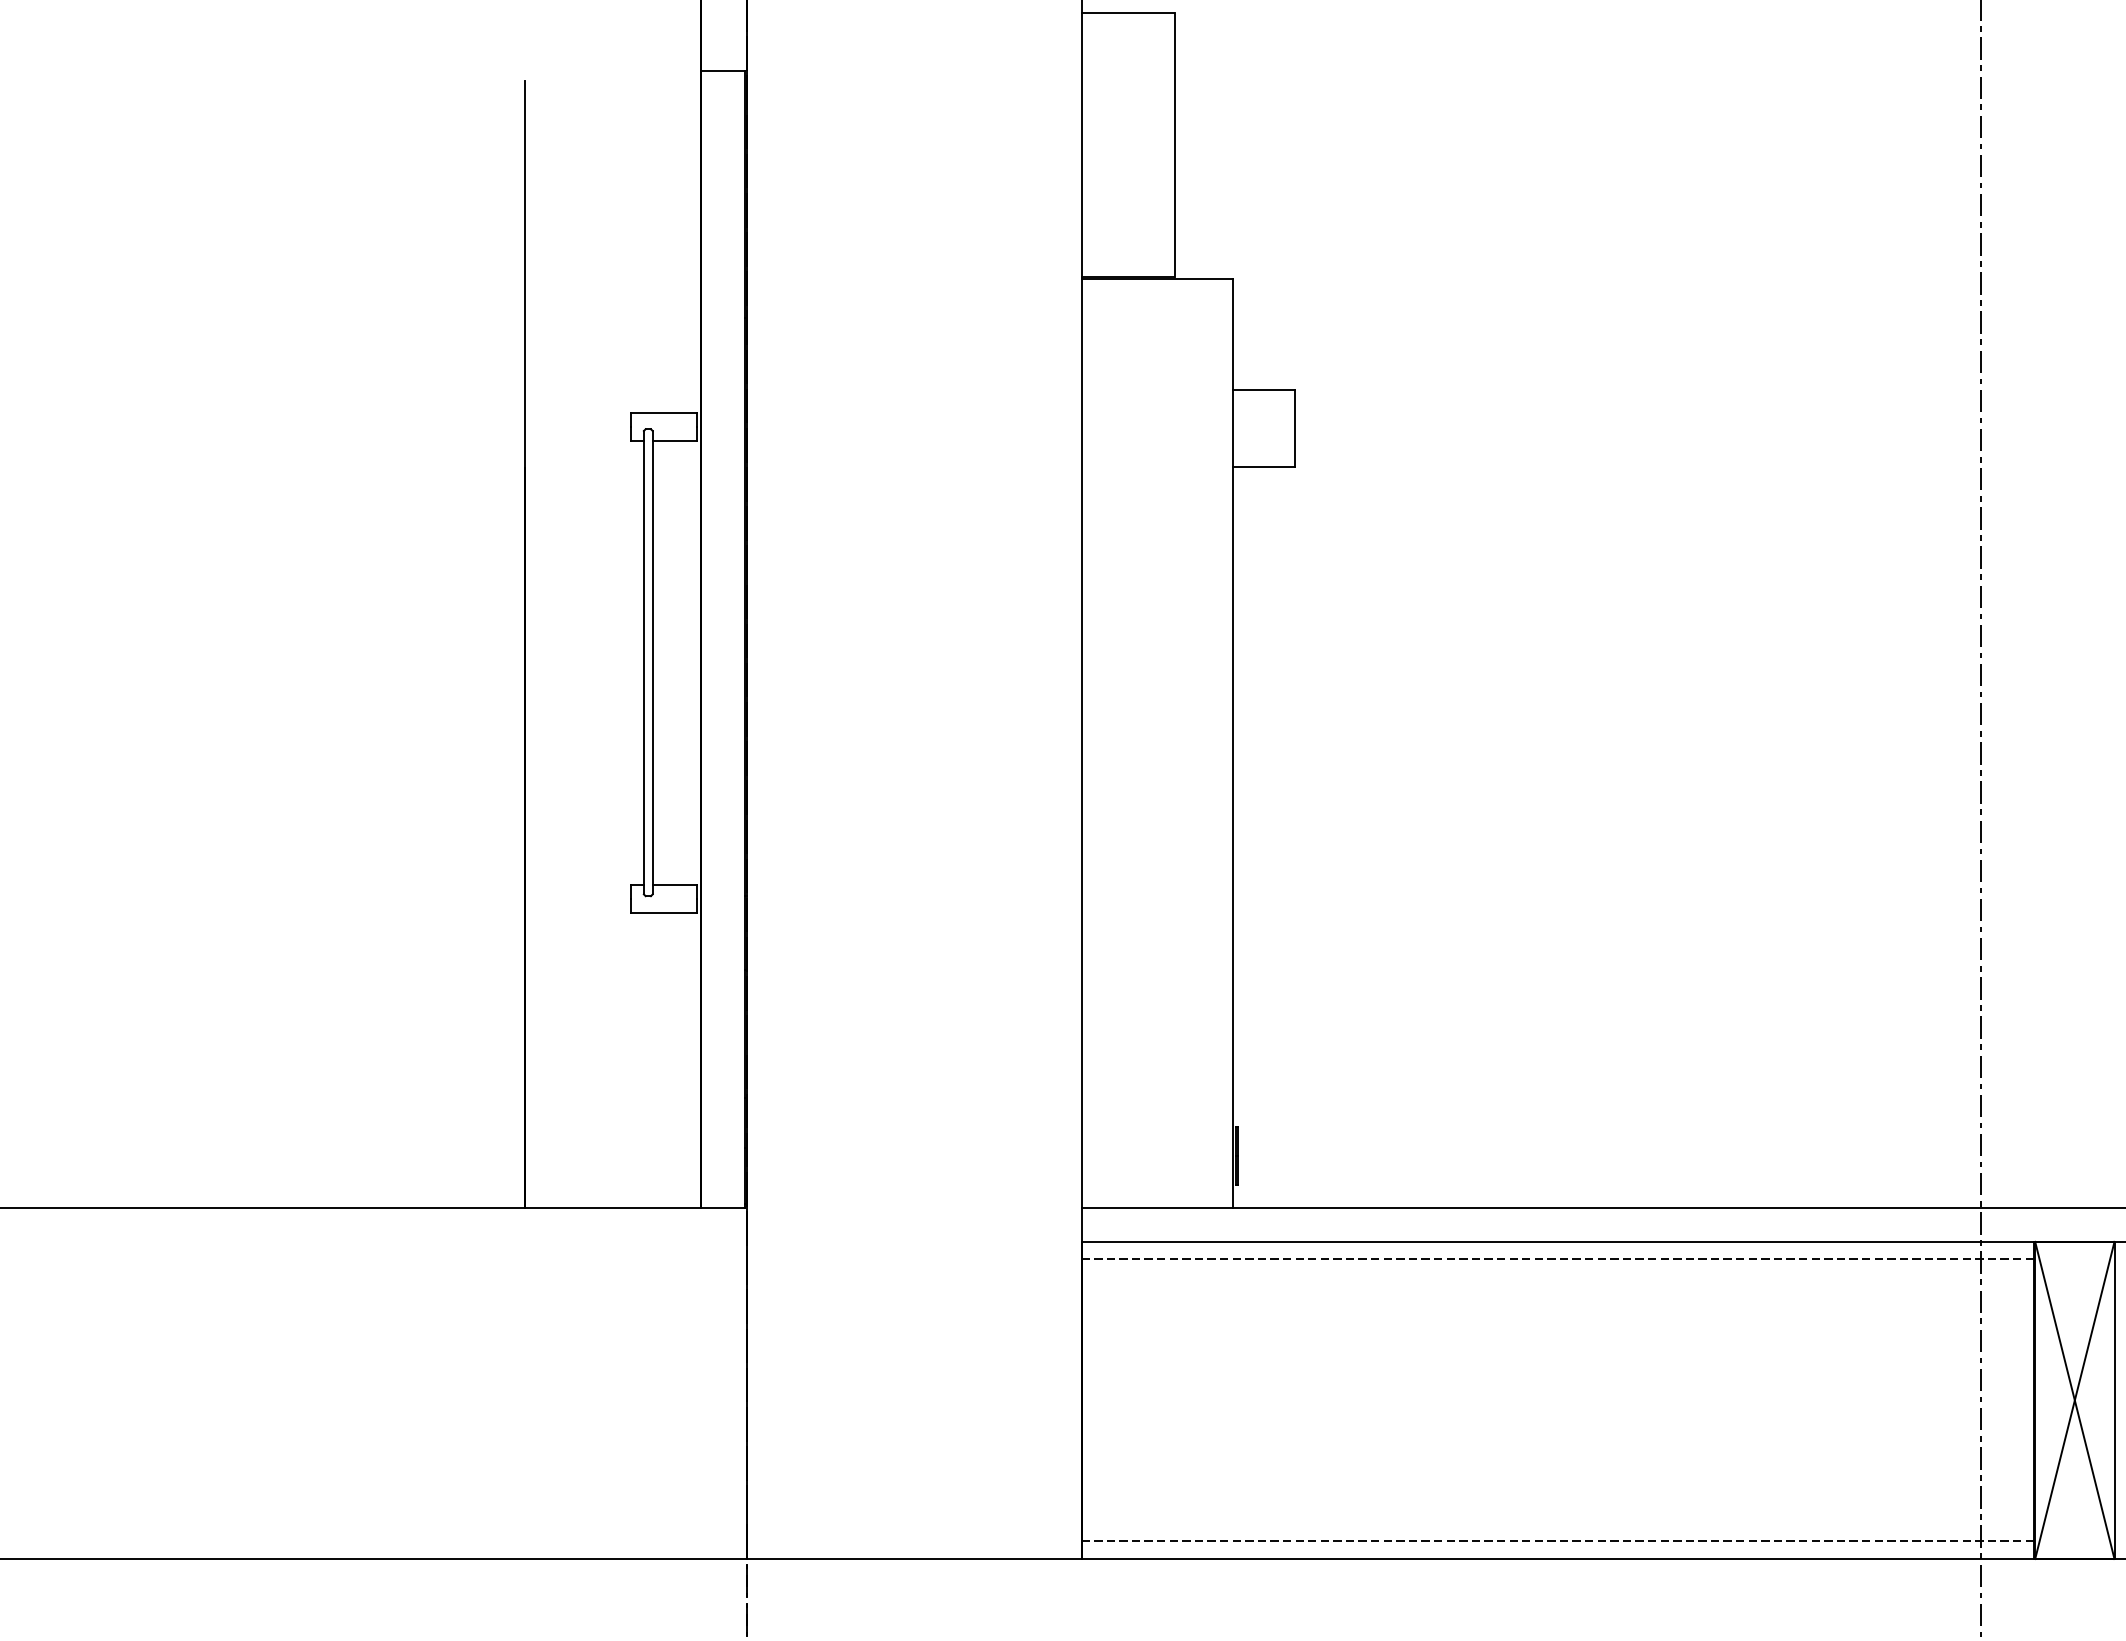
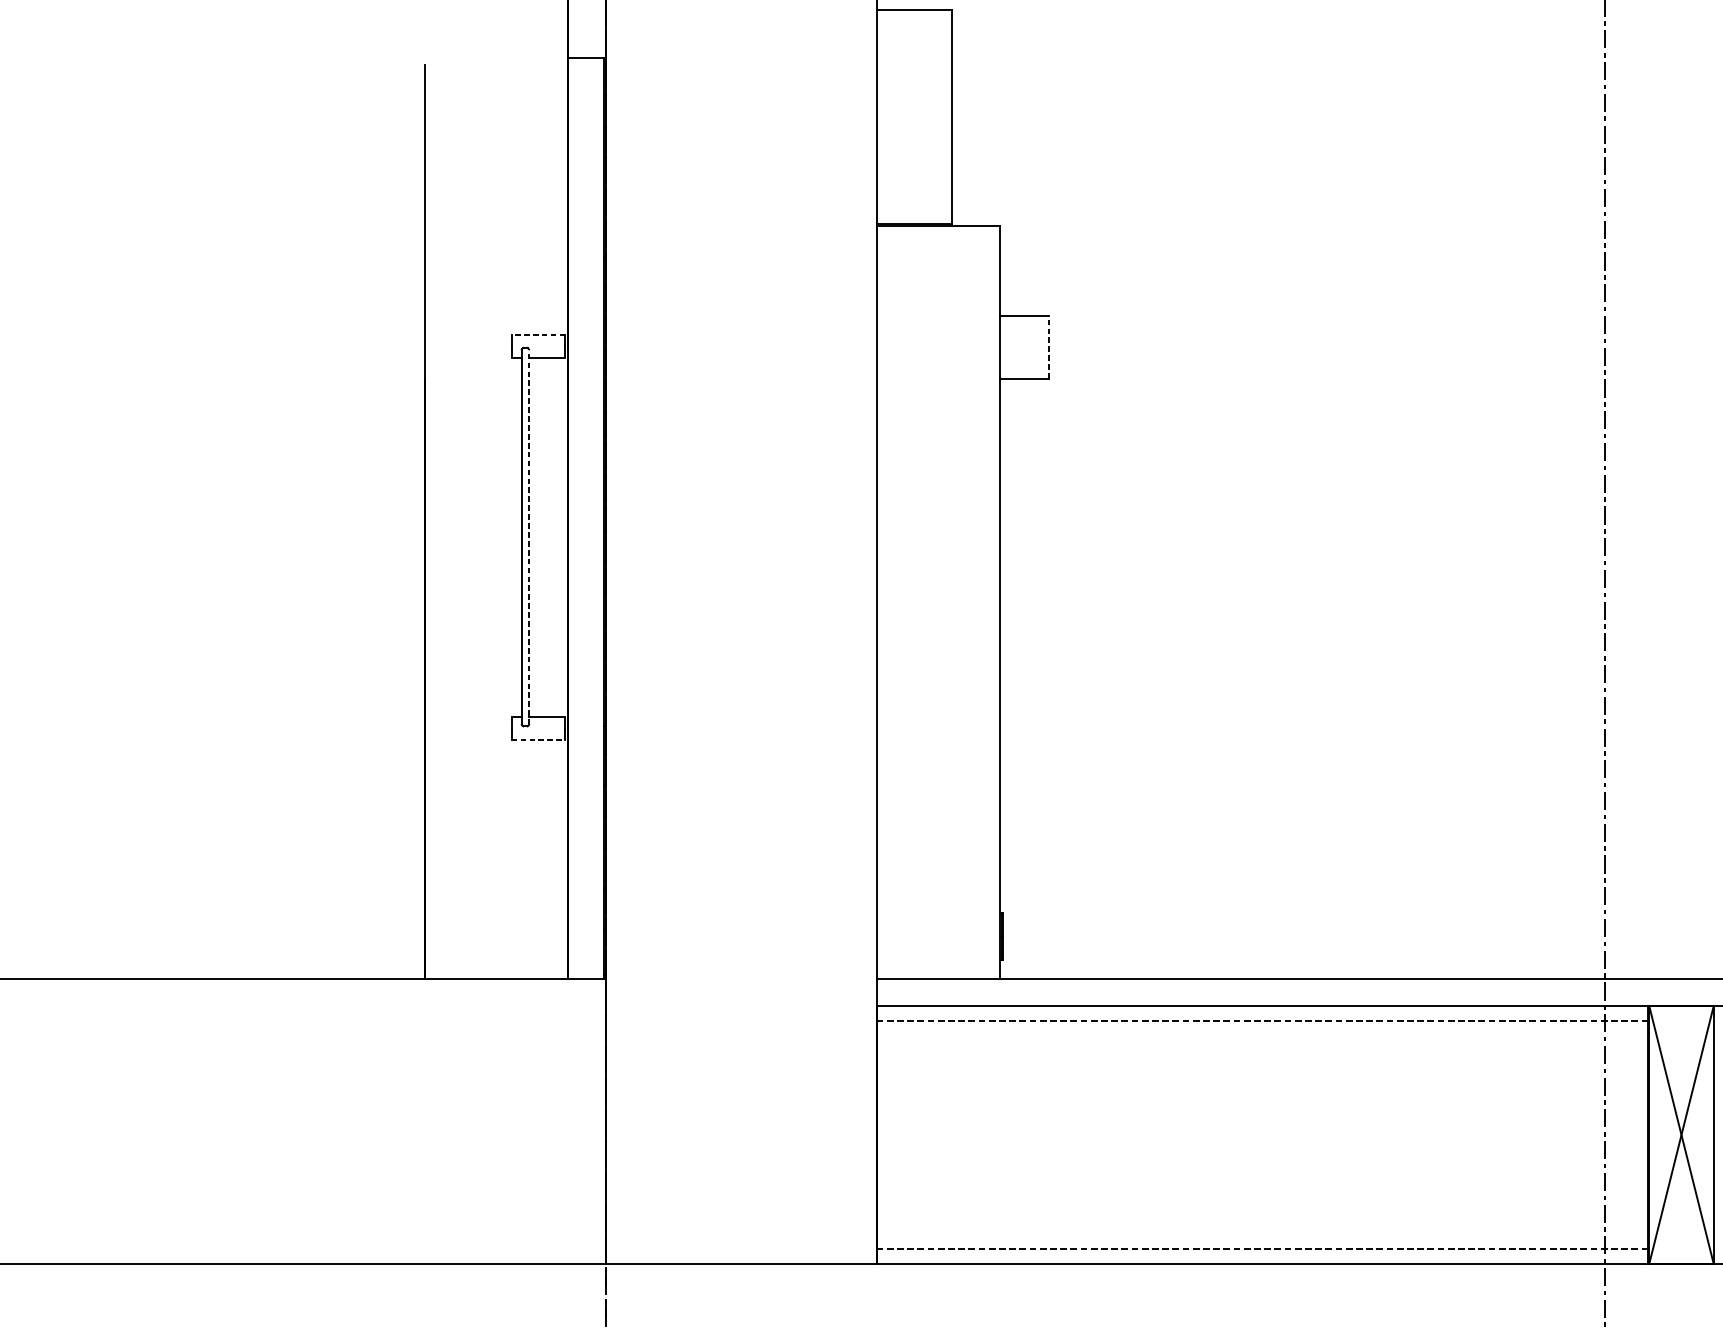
line: (663, 413) -> (537, 335), solid -> dashed
line: (1294, 428) -> (1049, 347), solid -> dashed
line: (652, 662) -> (528, 536), solid -> dashed
line: (664, 913) -> (538, 740), solid -> dashed

